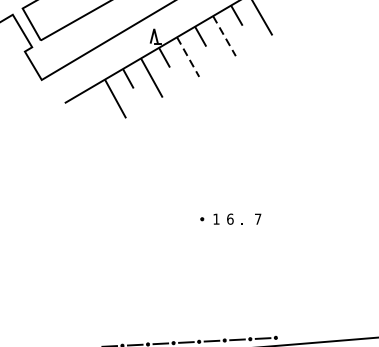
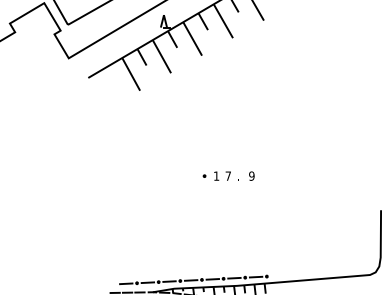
line: (224, 36) -> (223, 21), dashed -> solid
line: (187, 57) -> (192, 39), dashed -> solid
text: (230, 218) -> (228, 175), 6 -> 7
text: (257, 218) -> (251, 175), 7 -> 9

